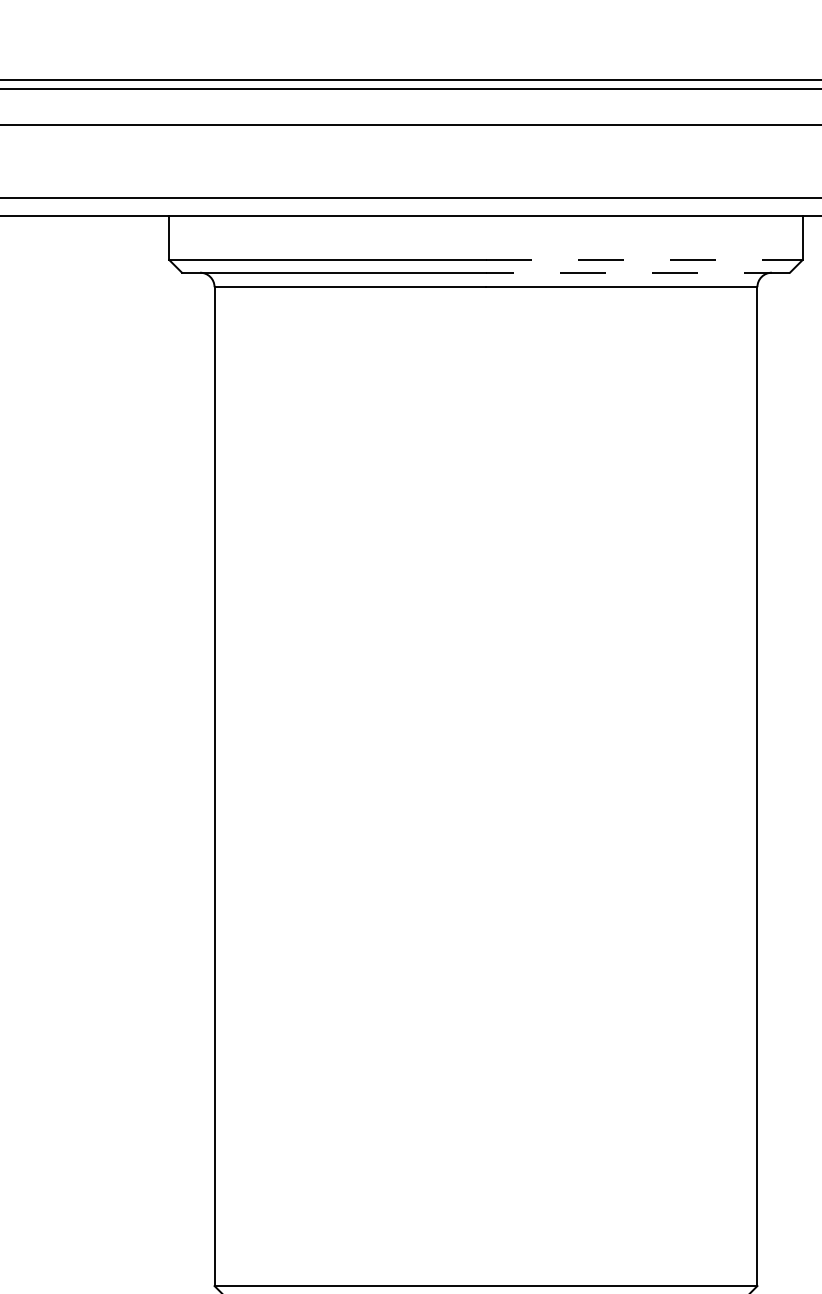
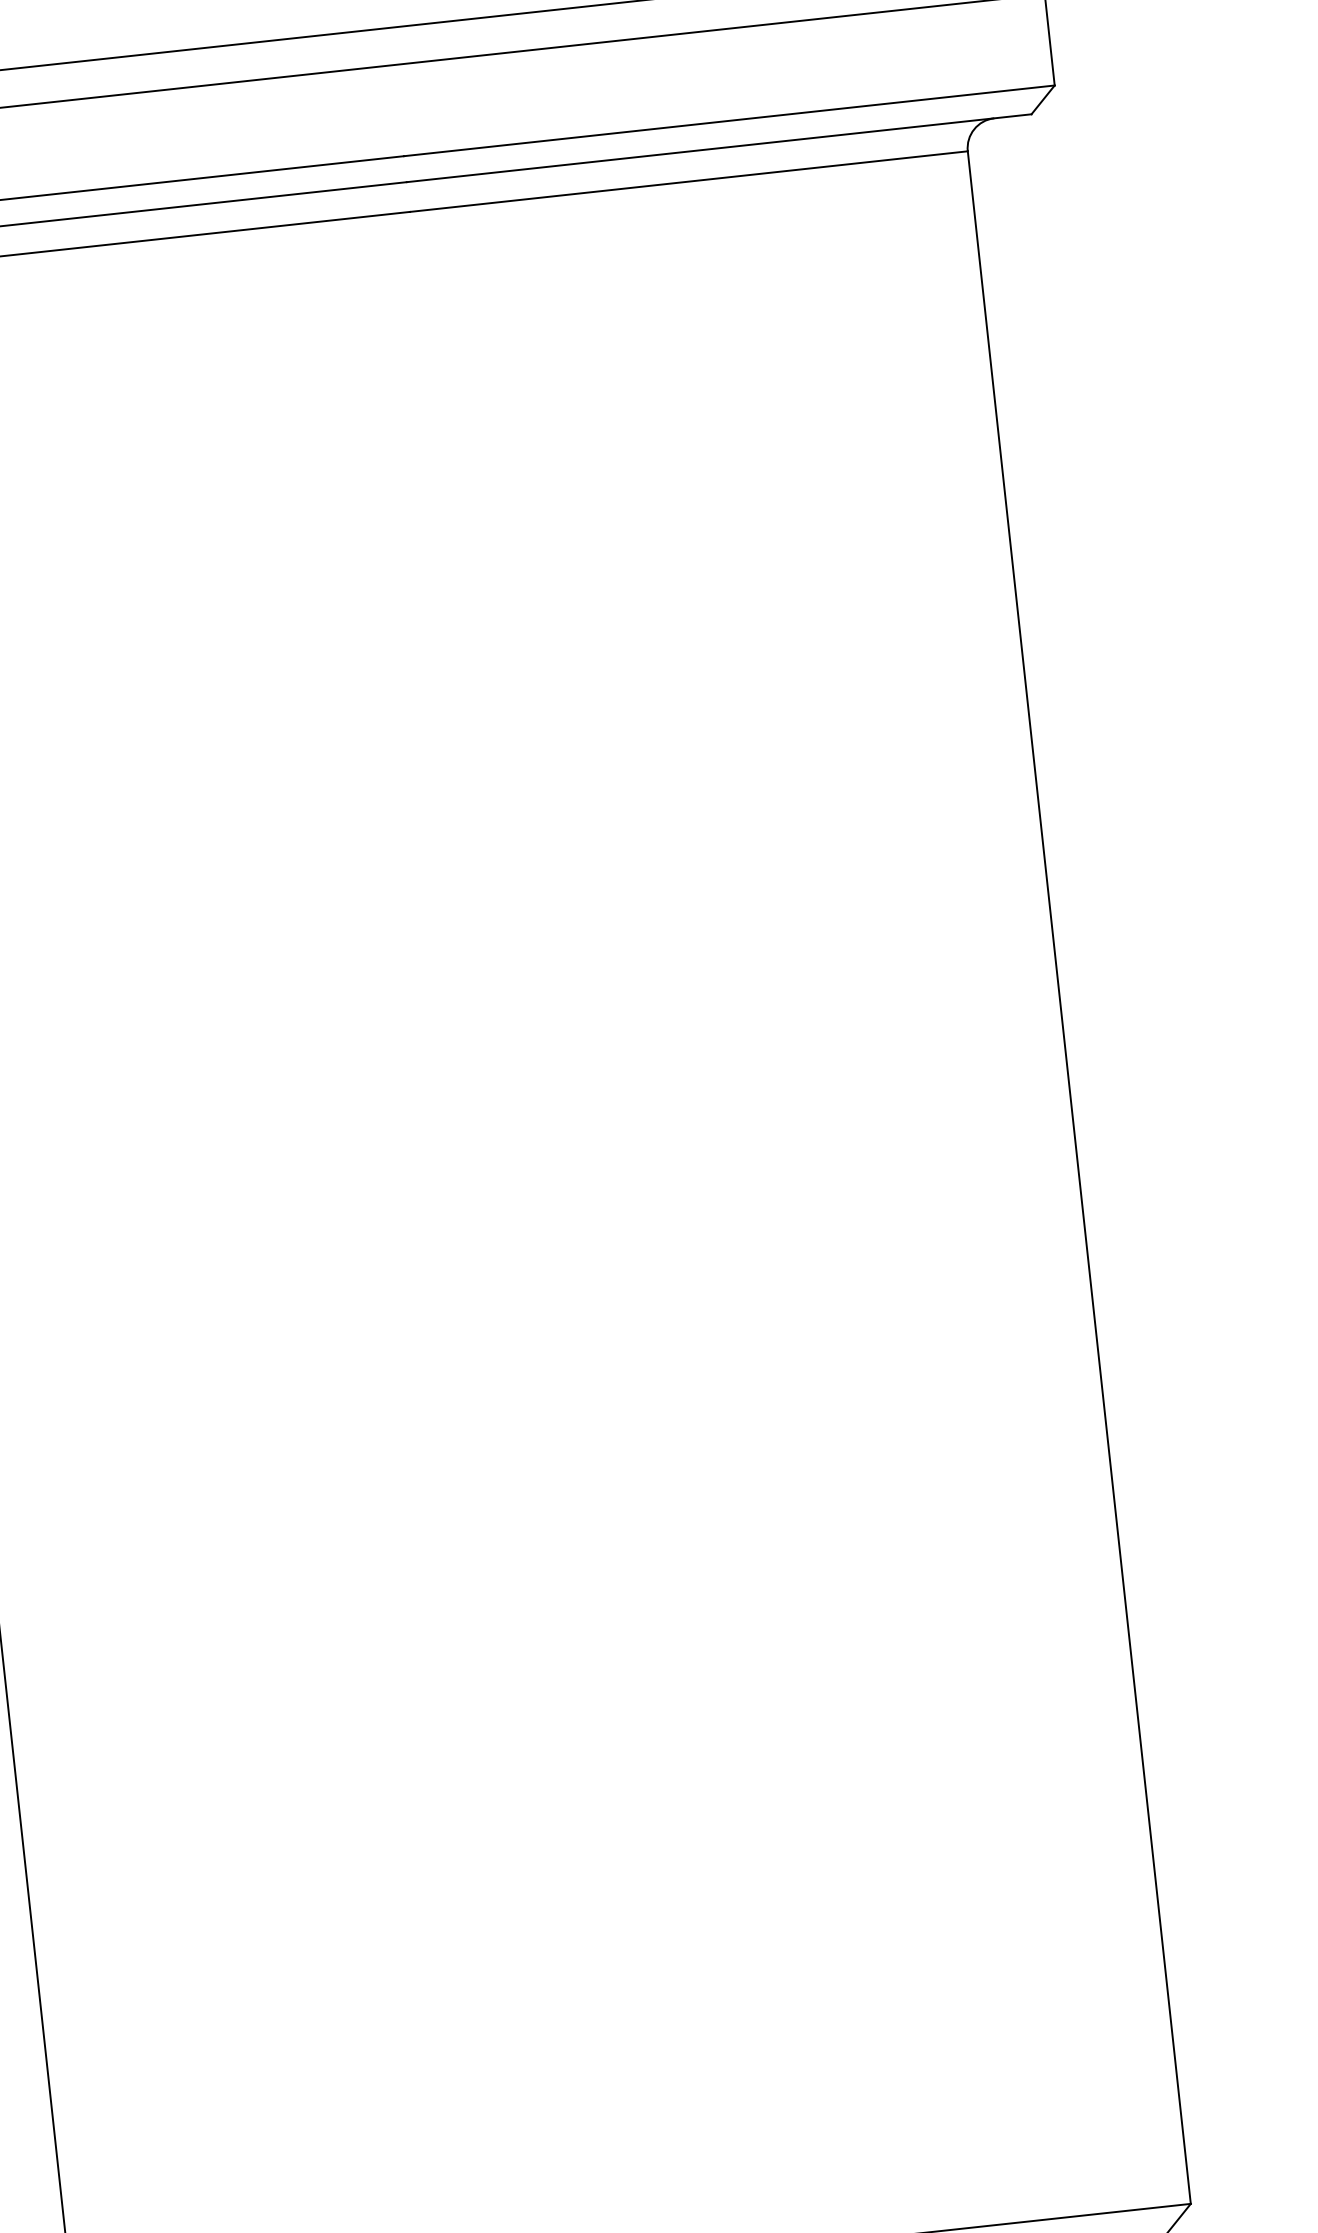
line: (644, 260) -> (729, 121), dashed -> solid
line: (637, 272) -> (718, 147), dashed -> solid

